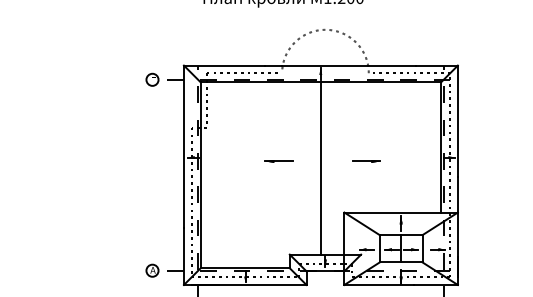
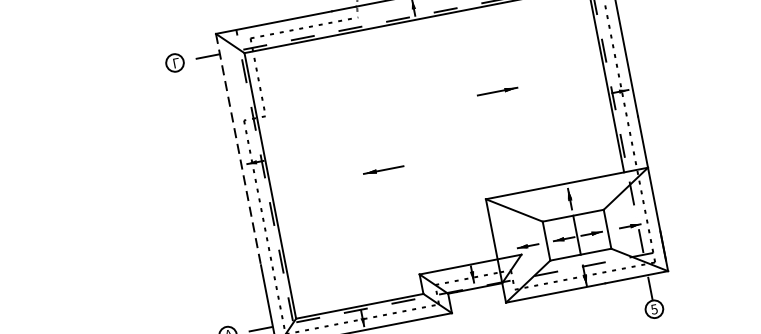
line: (183, 146) -> (237, 149), solid -> dashed
line: (278, 161) -> (382, 170), moved
line: (366, 161) -> (497, 91), moved
line: (320, 168) -> (439, 142), removed

